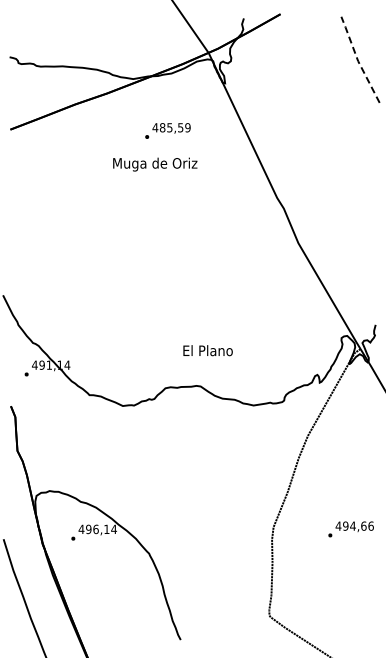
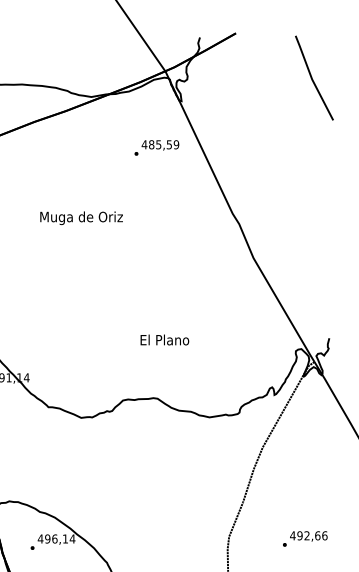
line: (357, 60) -> (311, 78), dashed -> solid
text: (167, 130) -> (156, 147), moved
text: (155, 164) -> (81, 218), moved
text: (207, 350) -> (164, 339), moved
text: (352, 525) -> (306, 535), 494,66 -> 492,66

